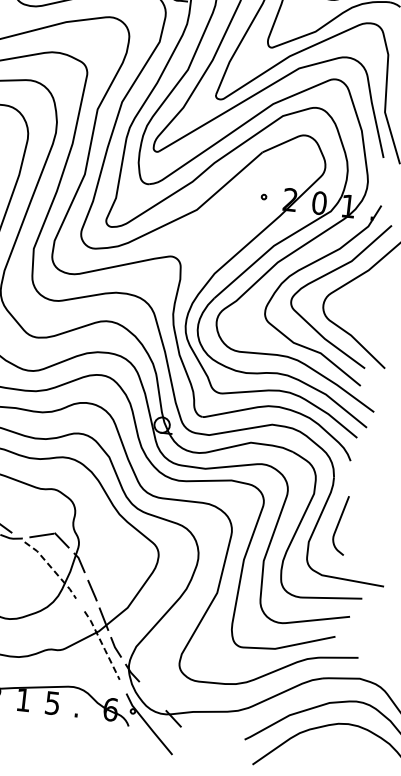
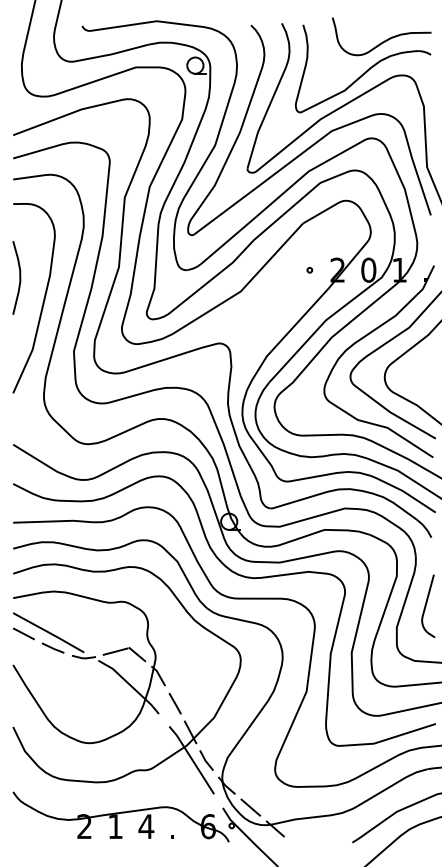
line: (52, 568) -> (130, 685), dashed -> solid
line: (102, 645) -> (192, 760), dashed -> solid
line: (152, 696) -> (250, 807), added
text: (52, 703) -> (146, 826), 5 -> 4

